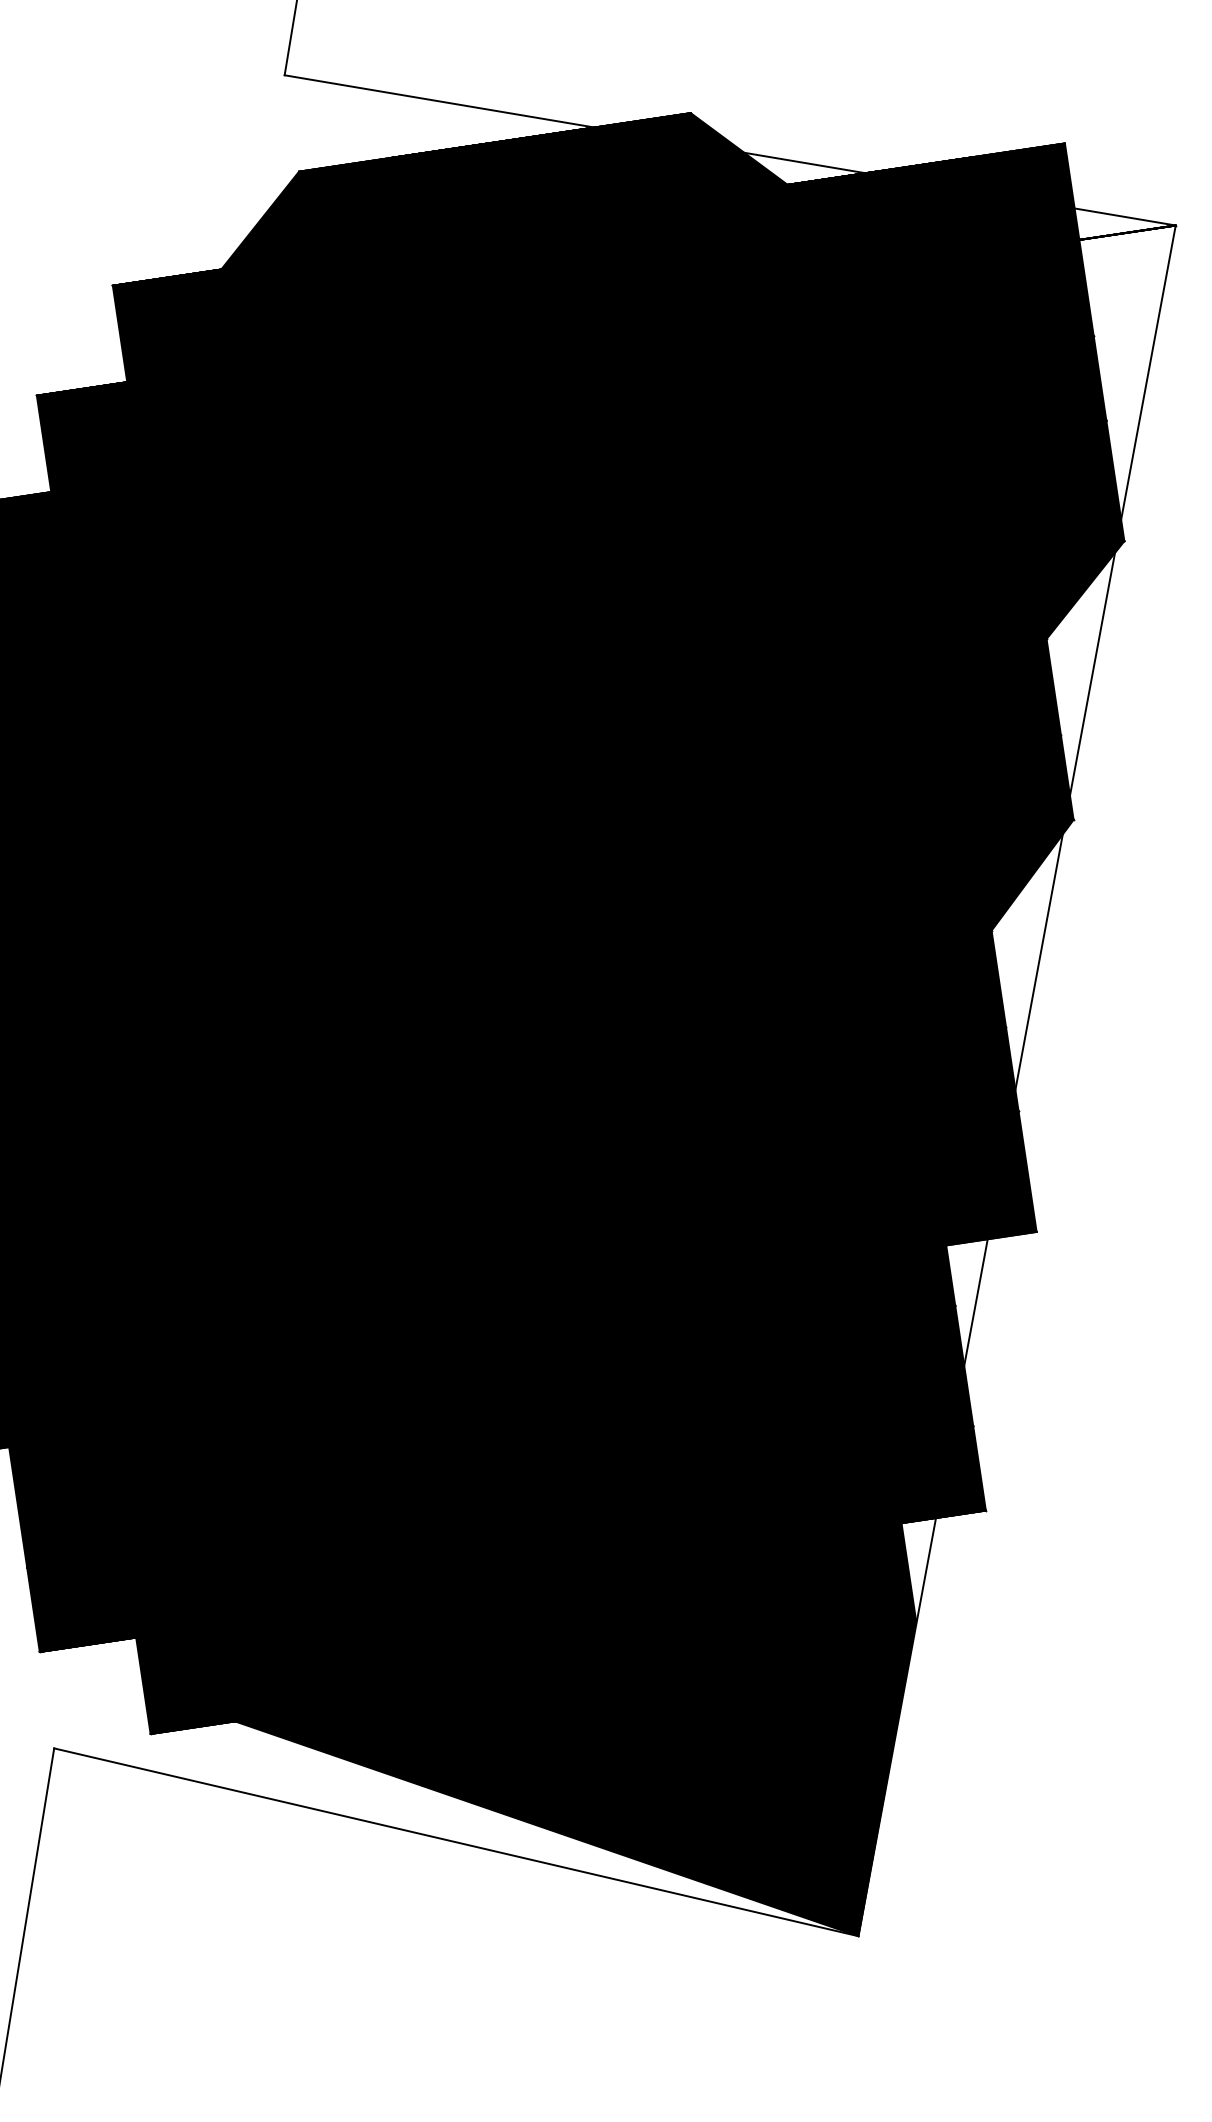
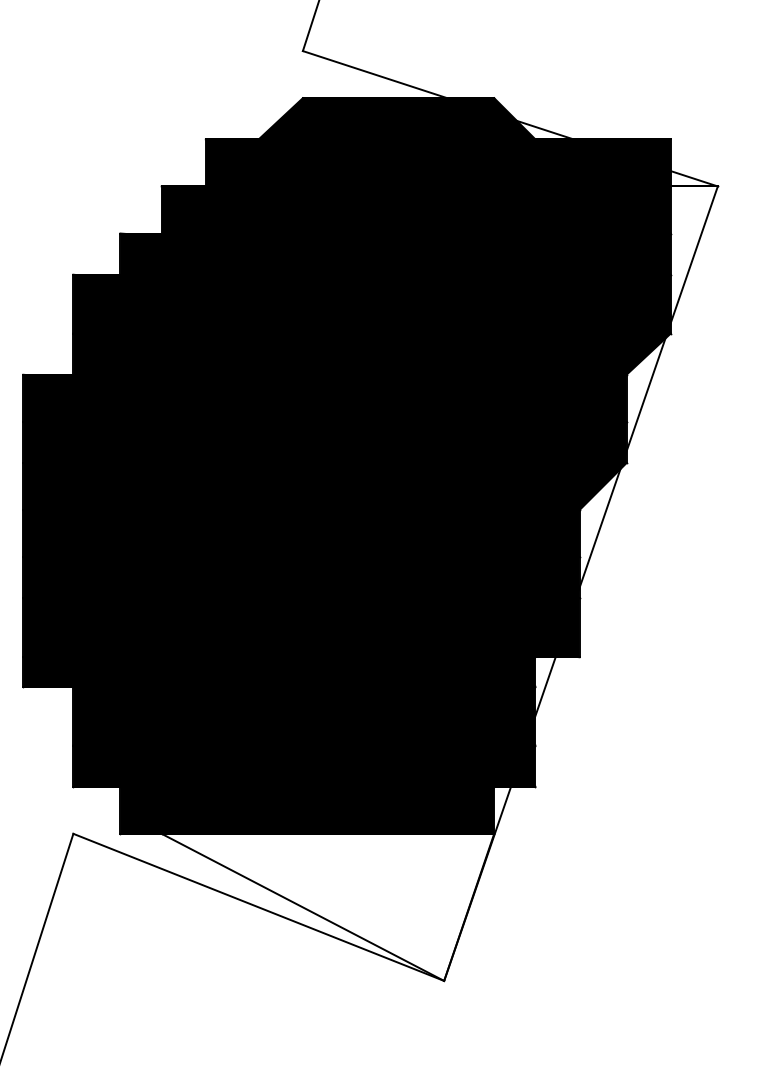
fill: (596, 1819) -> (327, 906), removed

